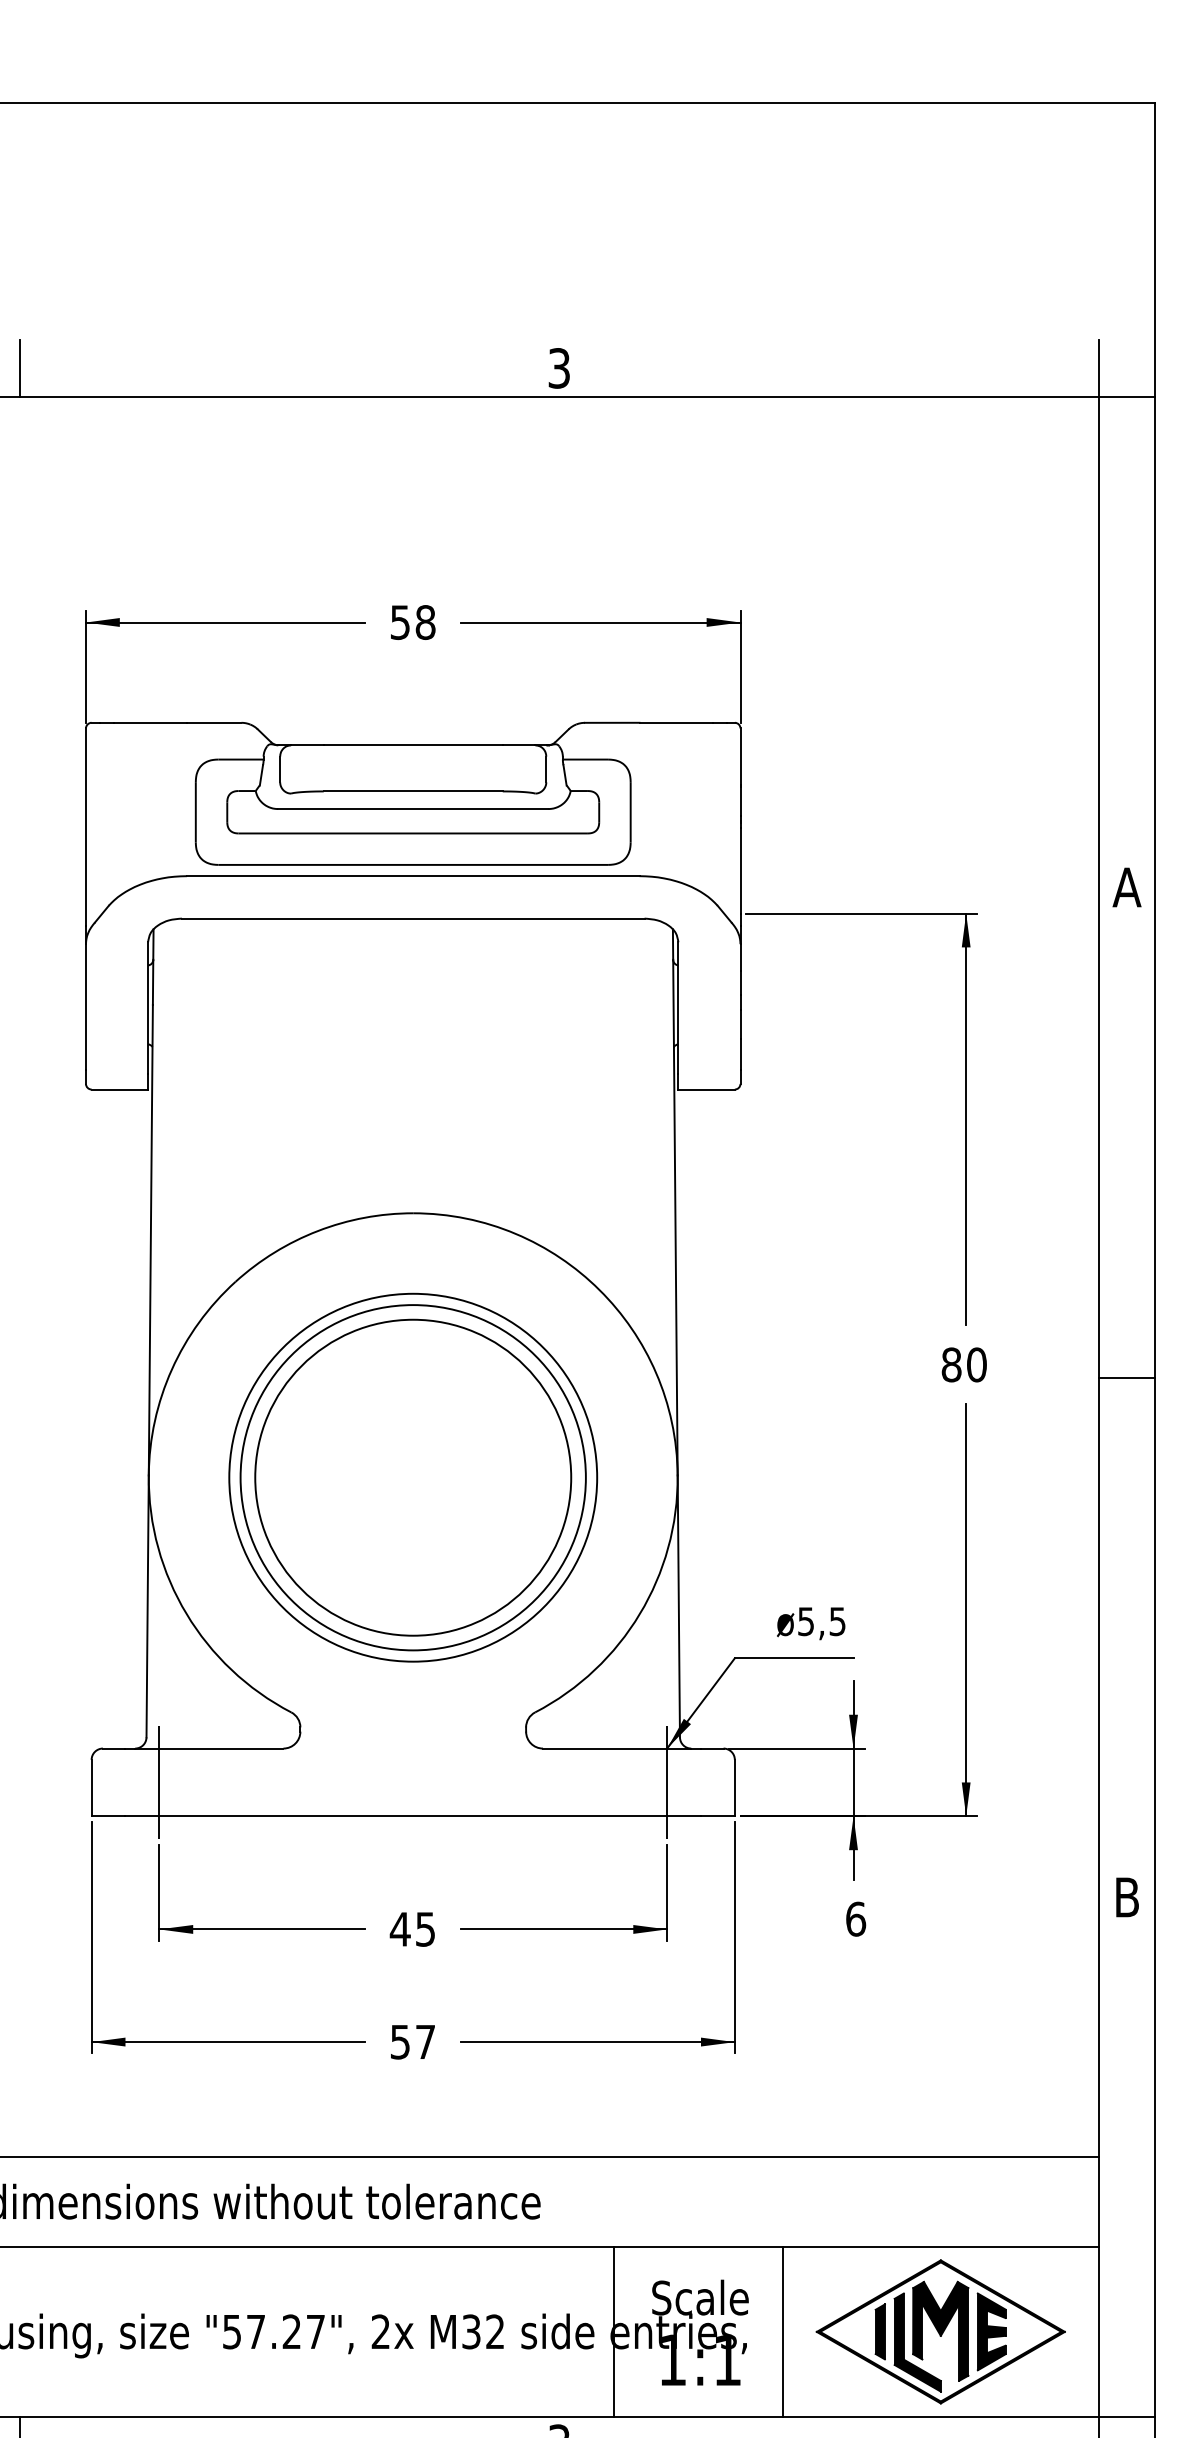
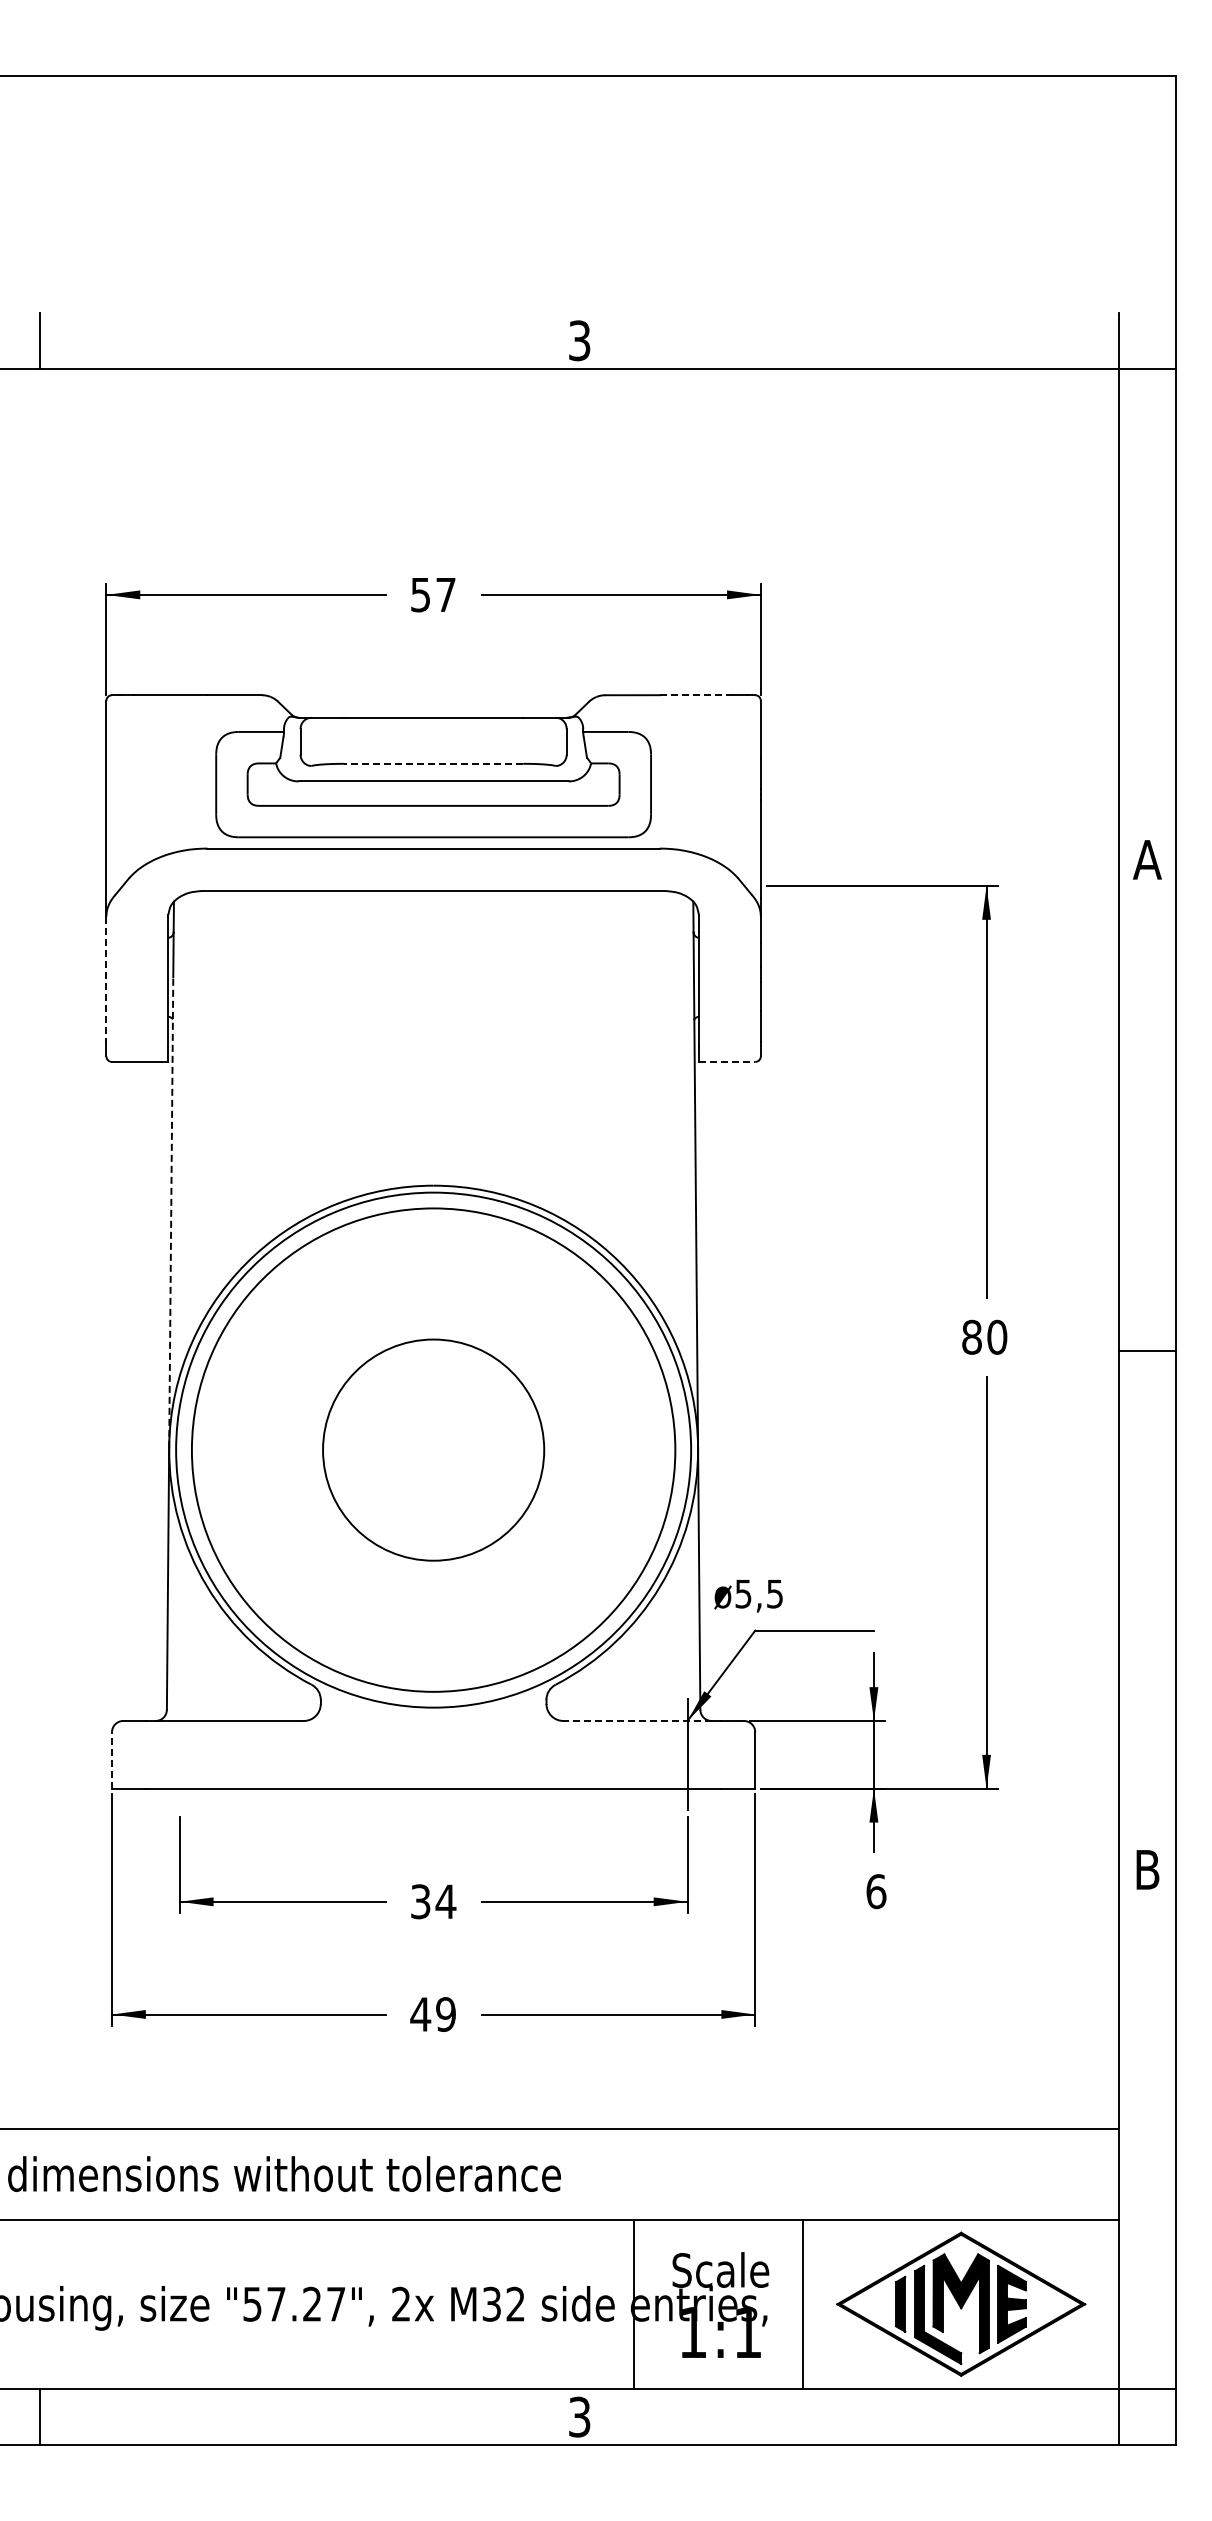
text: (425, 622) -> (445, 594), 58 -> 57
line: (676, 723) -> (696, 695), solid -> dashed
line: (413, 791) -> (433, 763), solid -> dashed
line: (86, 1007) -> (106, 979), solid -> dashed
line: (707, 1089) -> (727, 1061), solid -> dashed
line: (151, 1240) -> (171, 1212), solid -> dashed
circle: (413, 1477) -> (433, 1449), size x1.4
circle: (413, 1478) -> (433, 1450), size x0.7
circle: (413, 1478) -> (433, 1450), size x1.4
text: (811, 1624) -> (748, 1596), moved
line: (617, 1748) -> (637, 1720), solid -> dashed
line: (159, 1782) -> (179, 1754), removed
line: (92, 1787) -> (112, 1759), solid -> dashed
text: (413, 1929) -> (433, 1901), 45 -> 34
text: (412, 2042) -> (432, 2014), 57 -> 49

